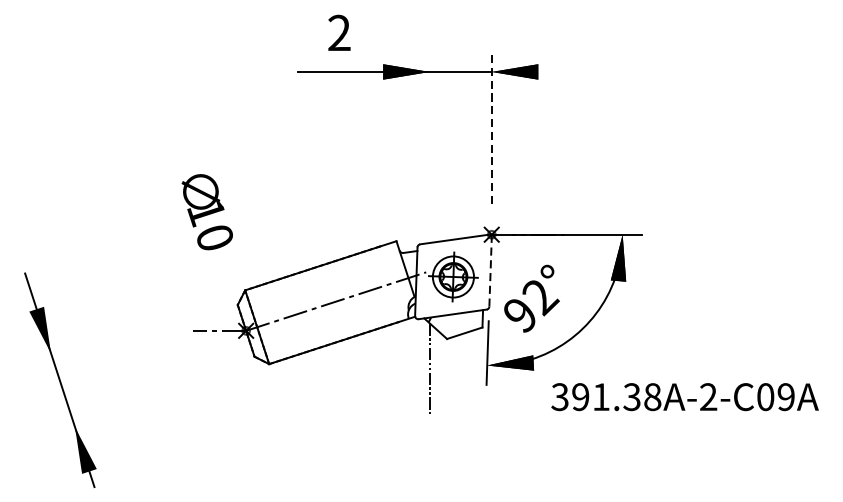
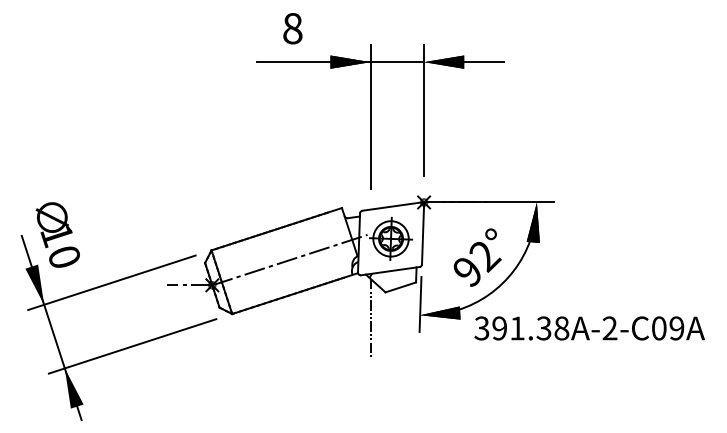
text: (339, 32) -> (292, 28), 2 -> 8
line: (561, 72) -> (484, 62), added
line: (492, 128) -> (424, 110), dashed -> solid
line: (429, 136) -> (370, 117), added
text: (206, 211) -> (57, 234), moved
line: (491, 271) -> (423, 234), dashed -> solid
text: (531, 298) -> (477, 257), moved
line: (129, 327) -> (111, 282), added
text: (684, 397) -> (589, 328), moved
line: (153, 401) -> (132, 346), added

